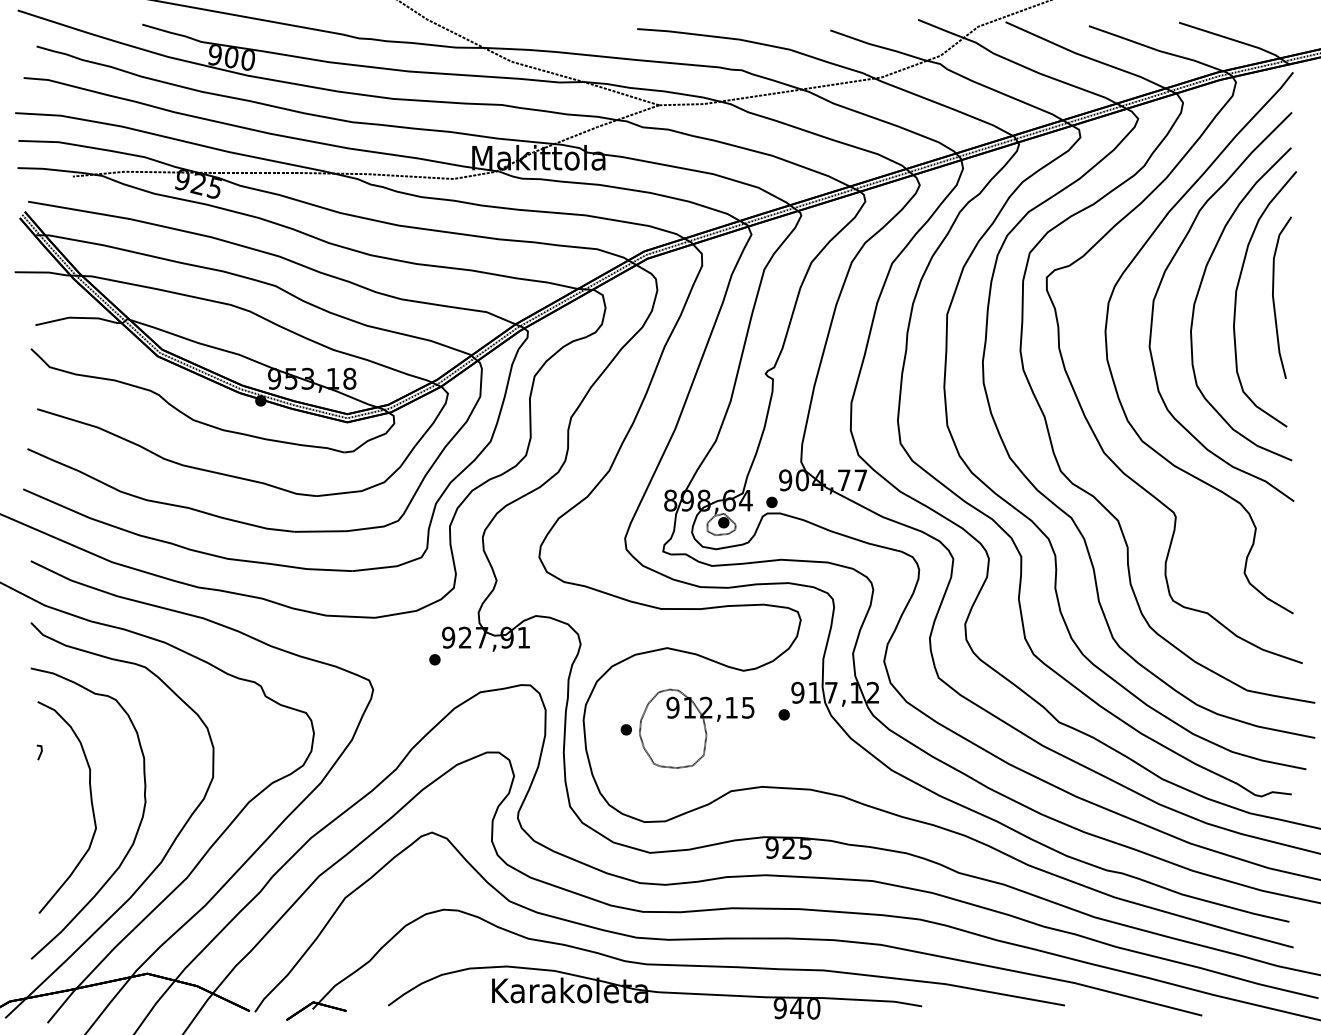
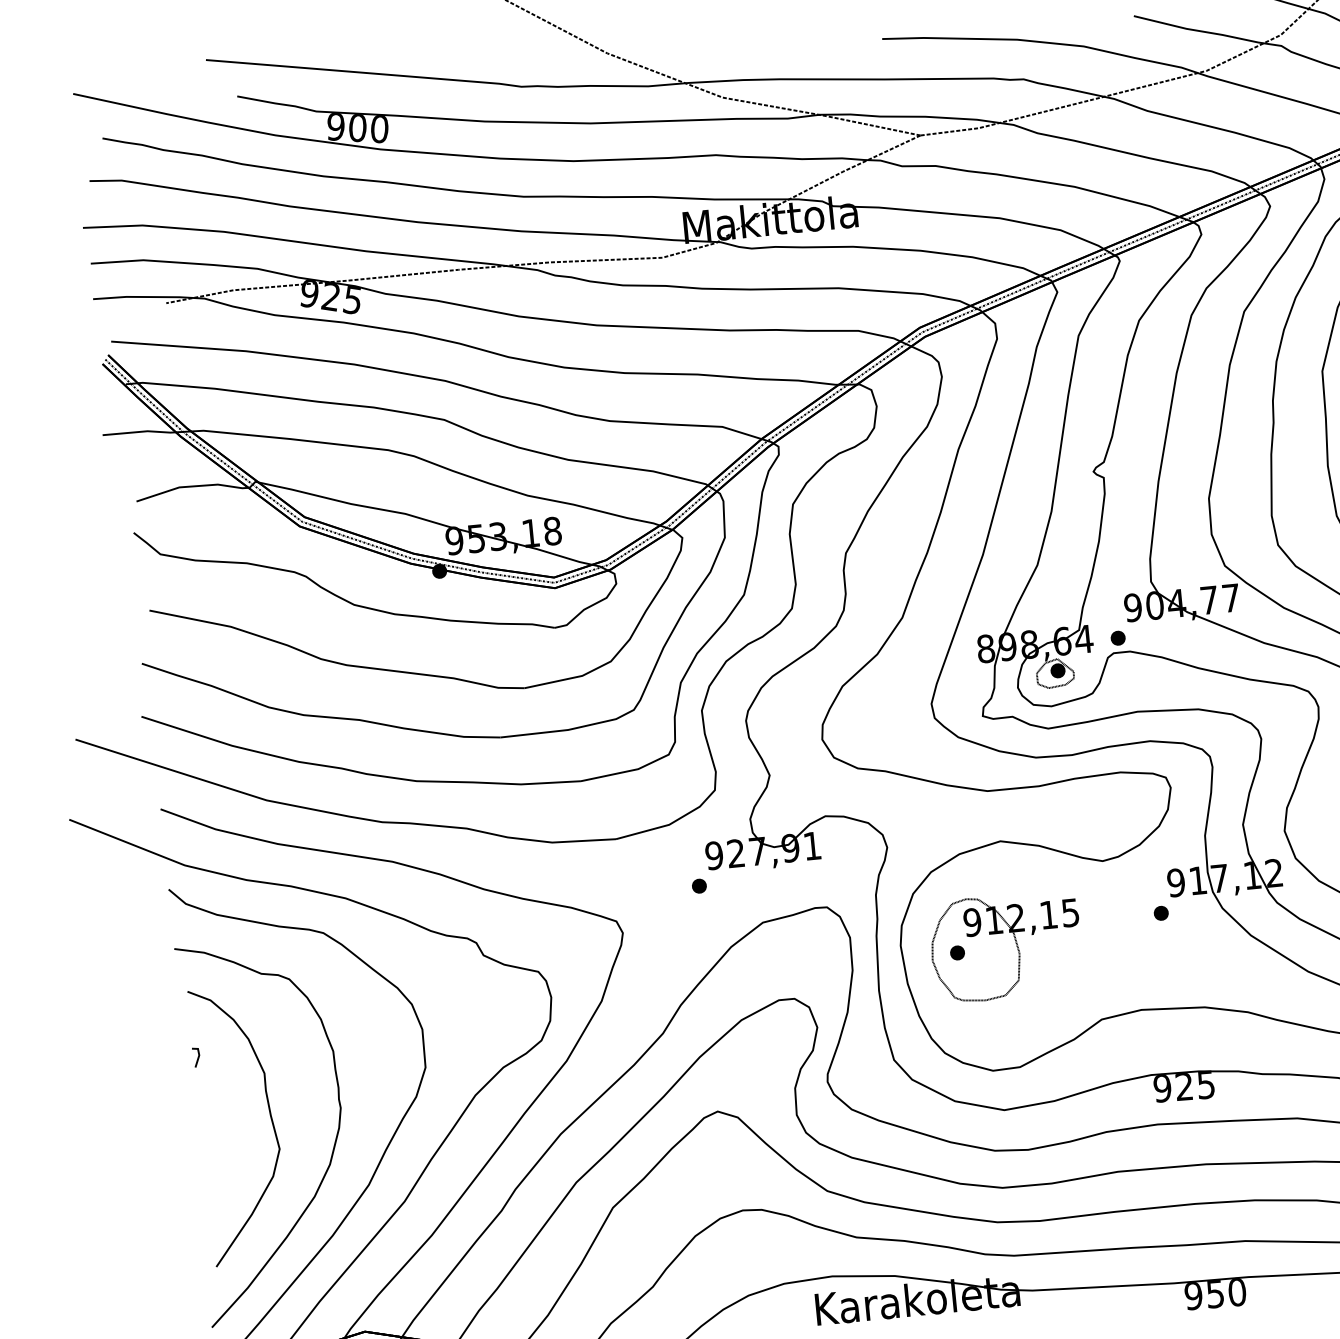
part: (696, 728) -> (1005, 946), moved
text: (796, 1008) -> (1214, 1294), 940 -> 950

